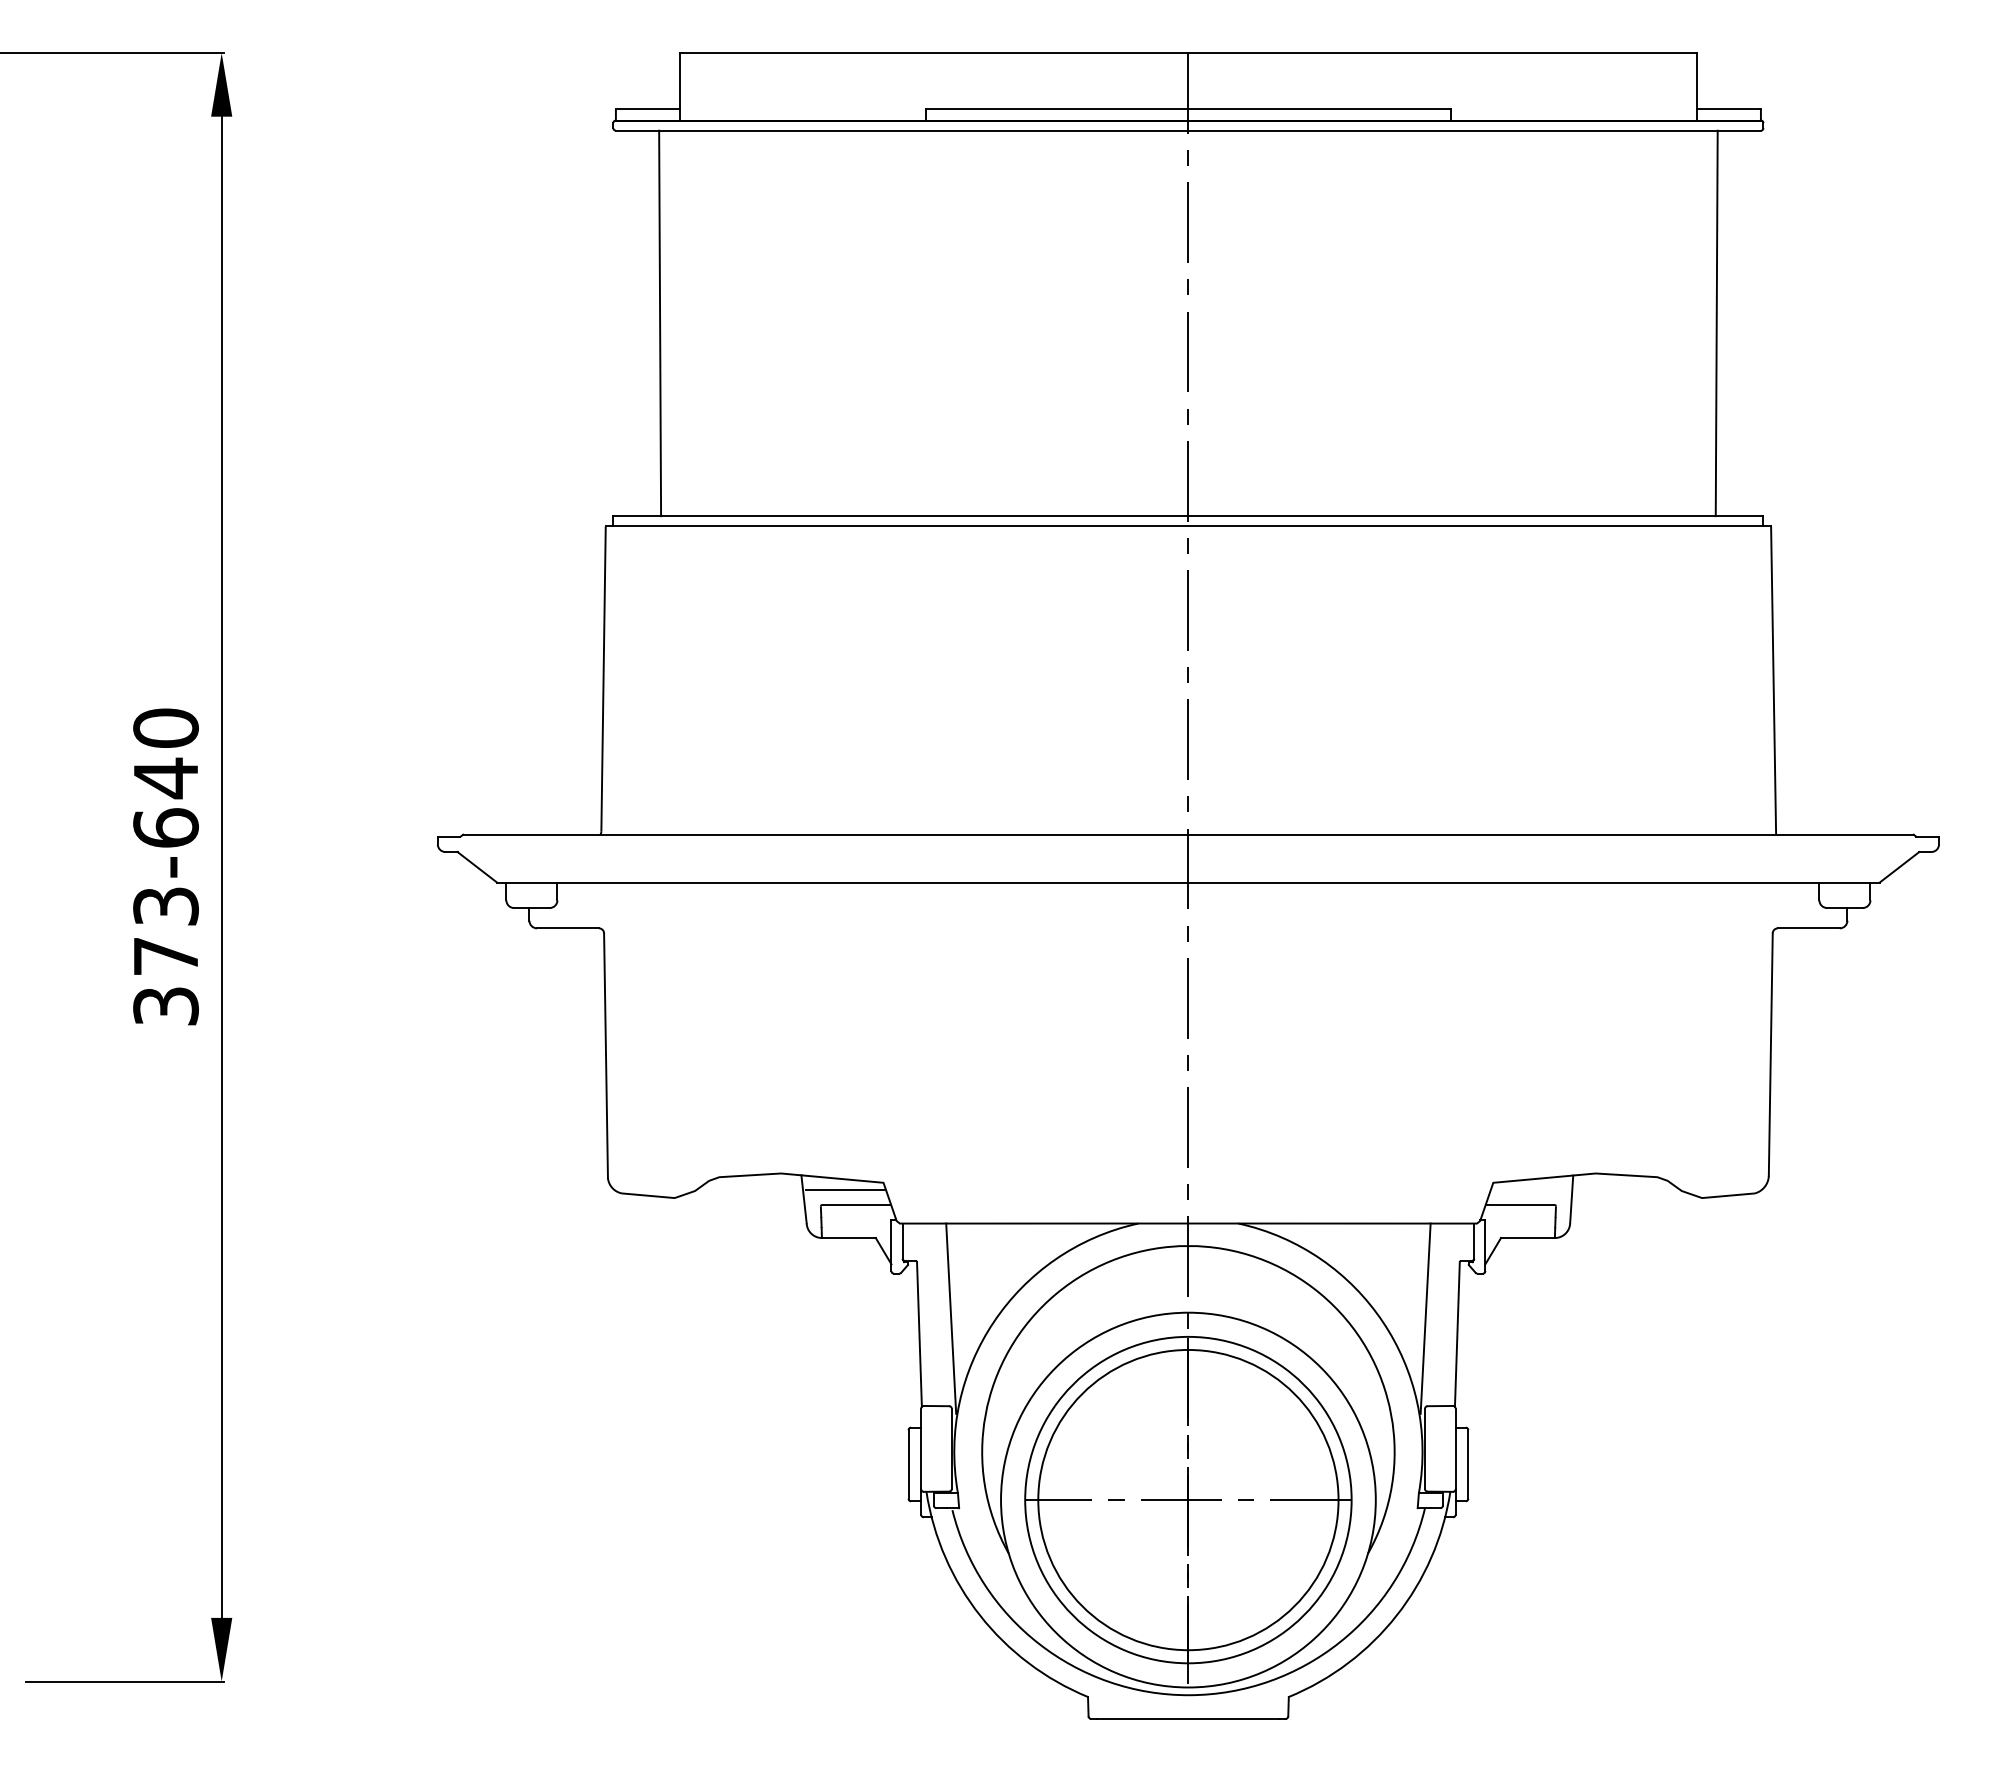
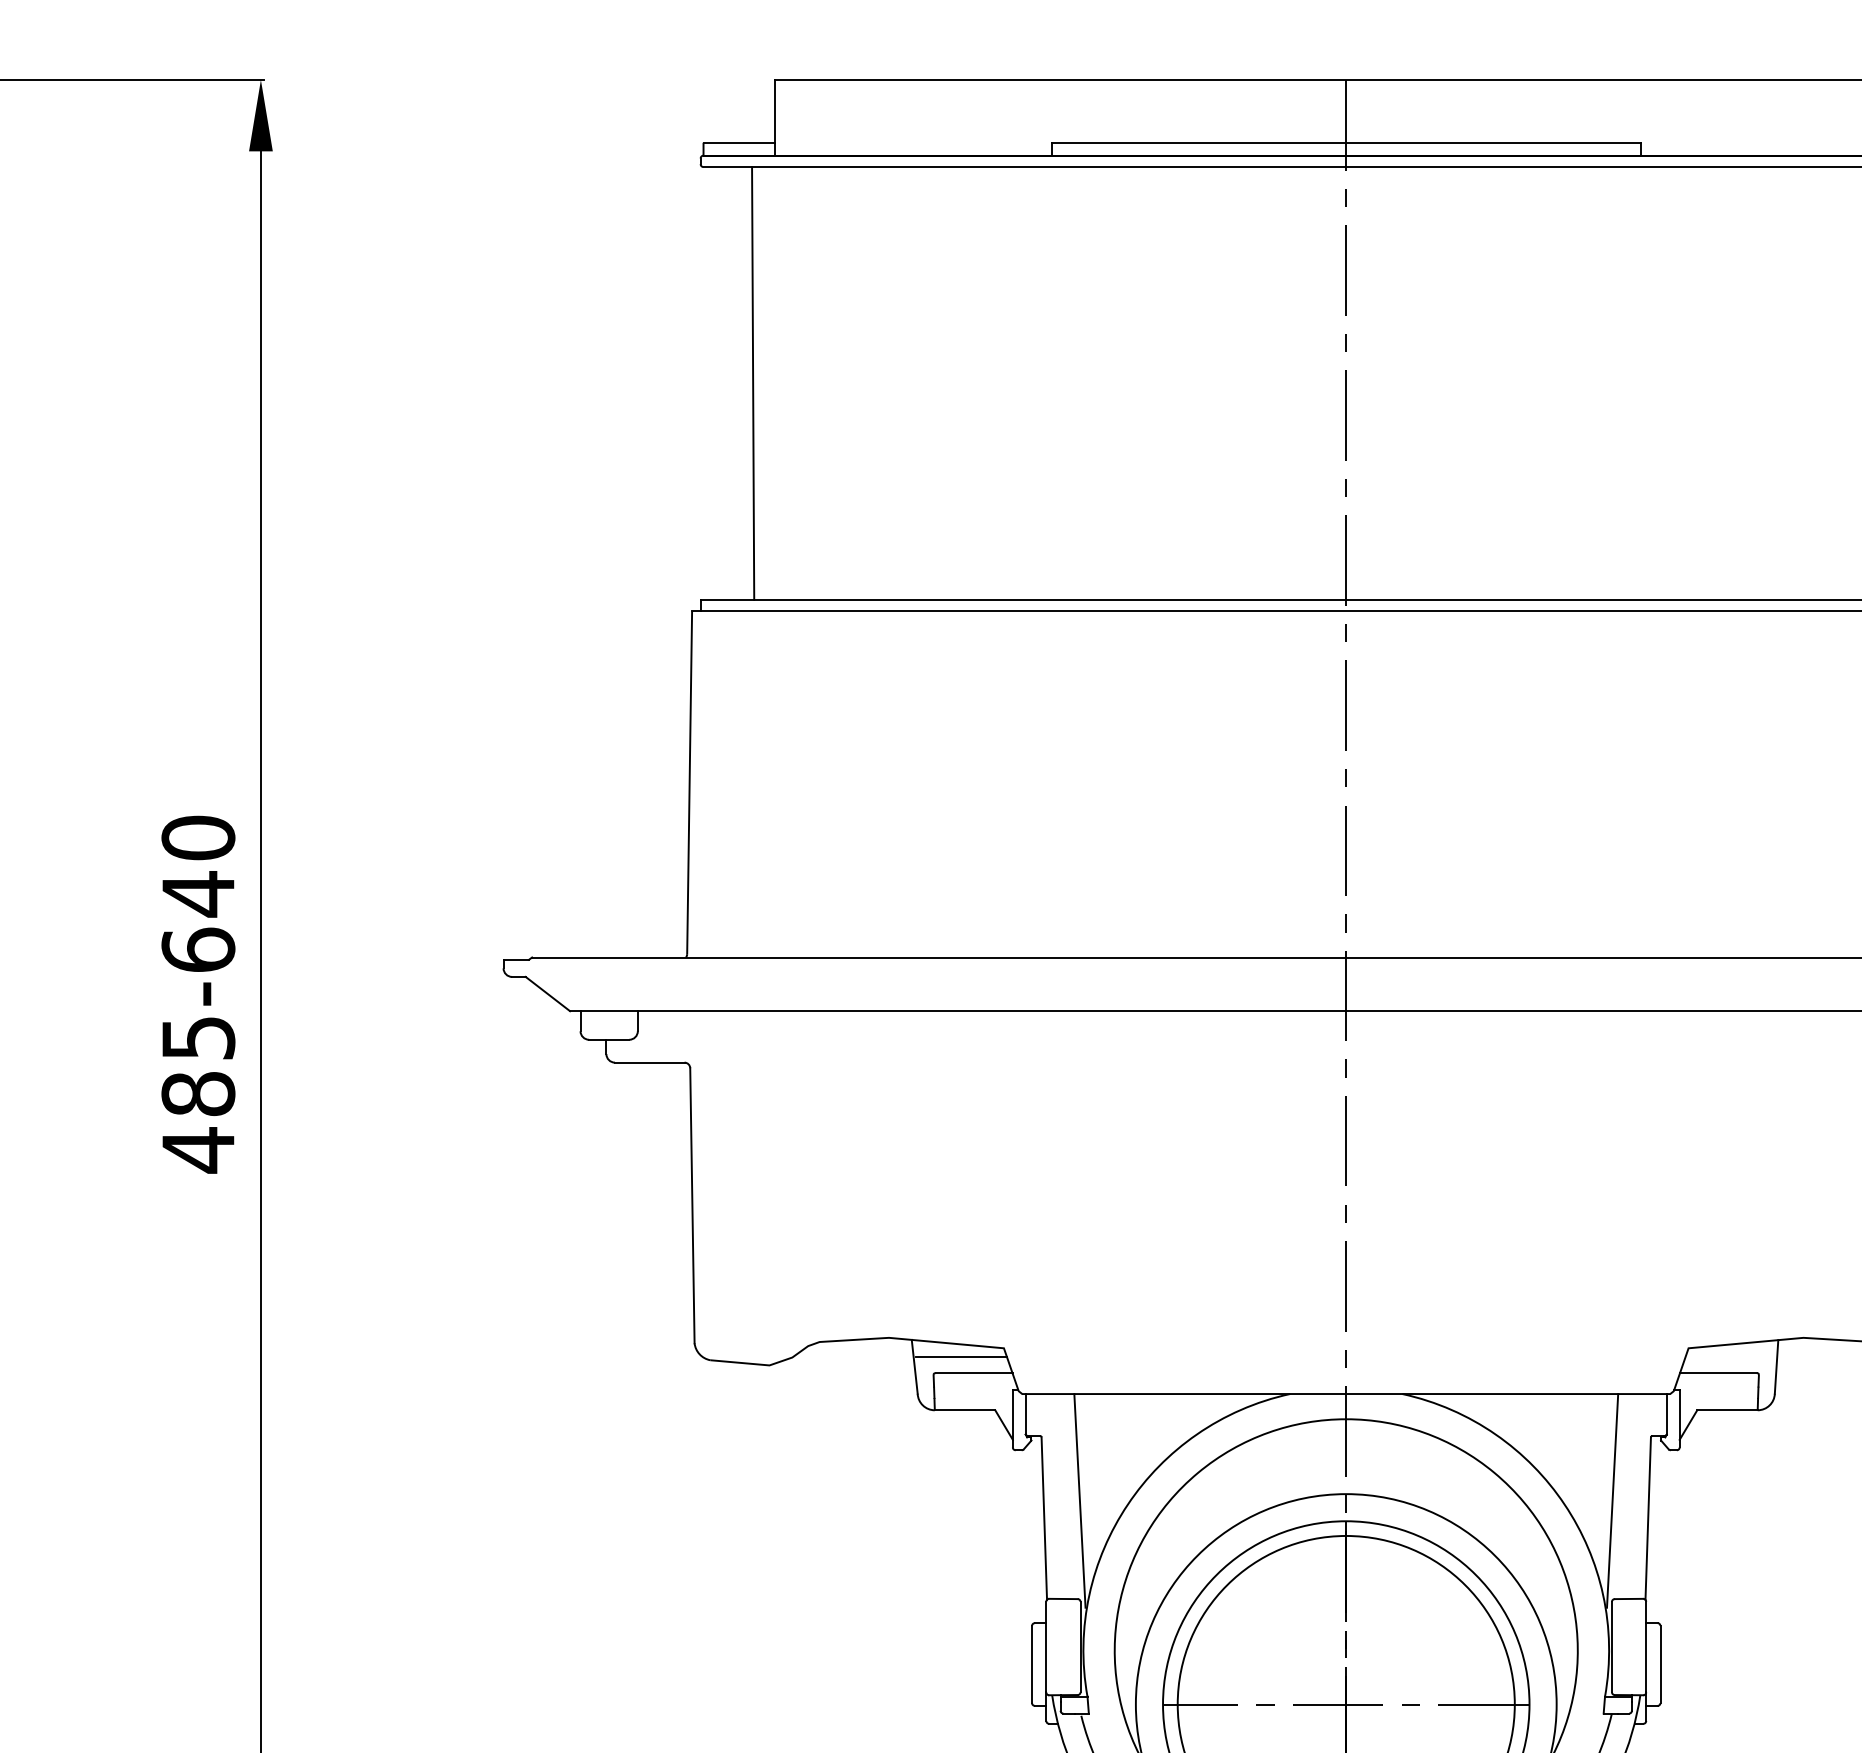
text: (165, 957) -> (197, 1095), 373-640 -> 485-640

